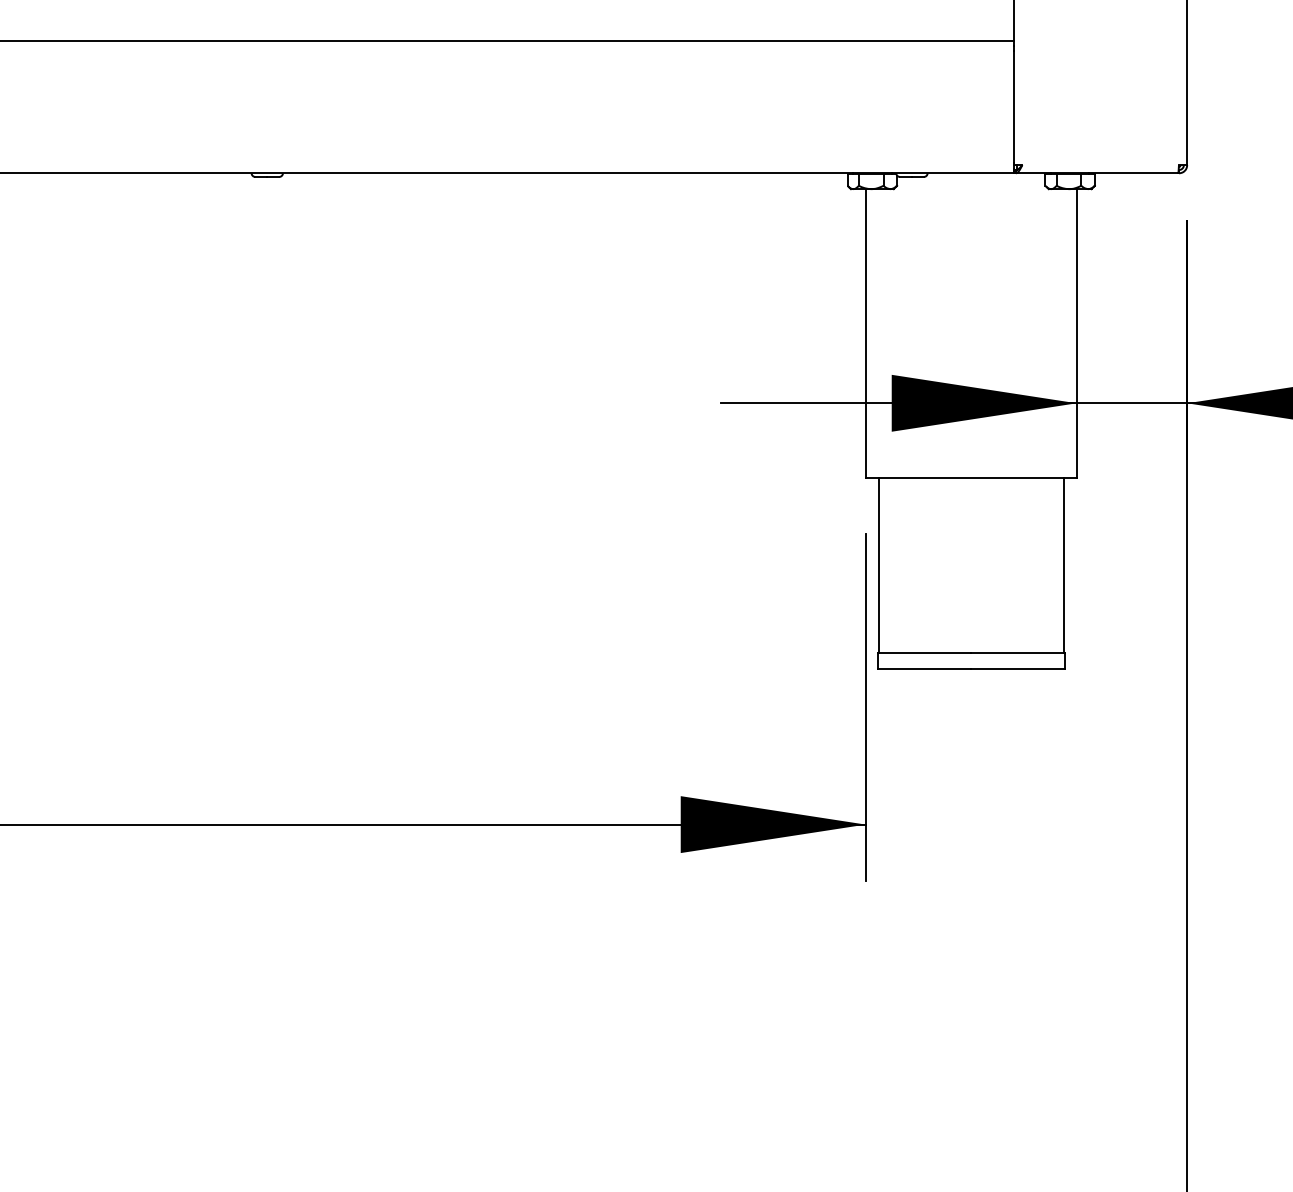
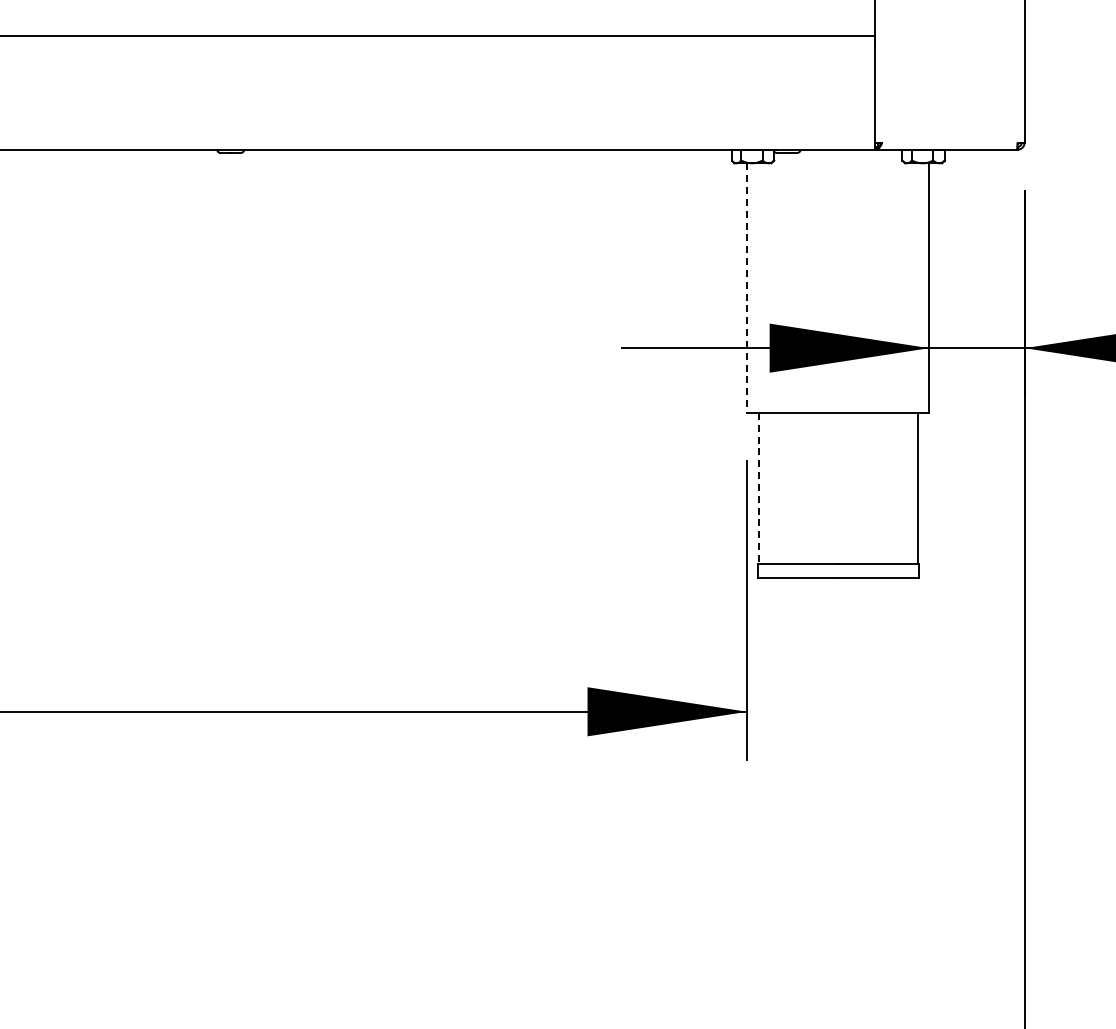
line: (866, 334) -> (747, 288), solid -> dashed
line: (878, 565) -> (758, 488), solid -> dashed

